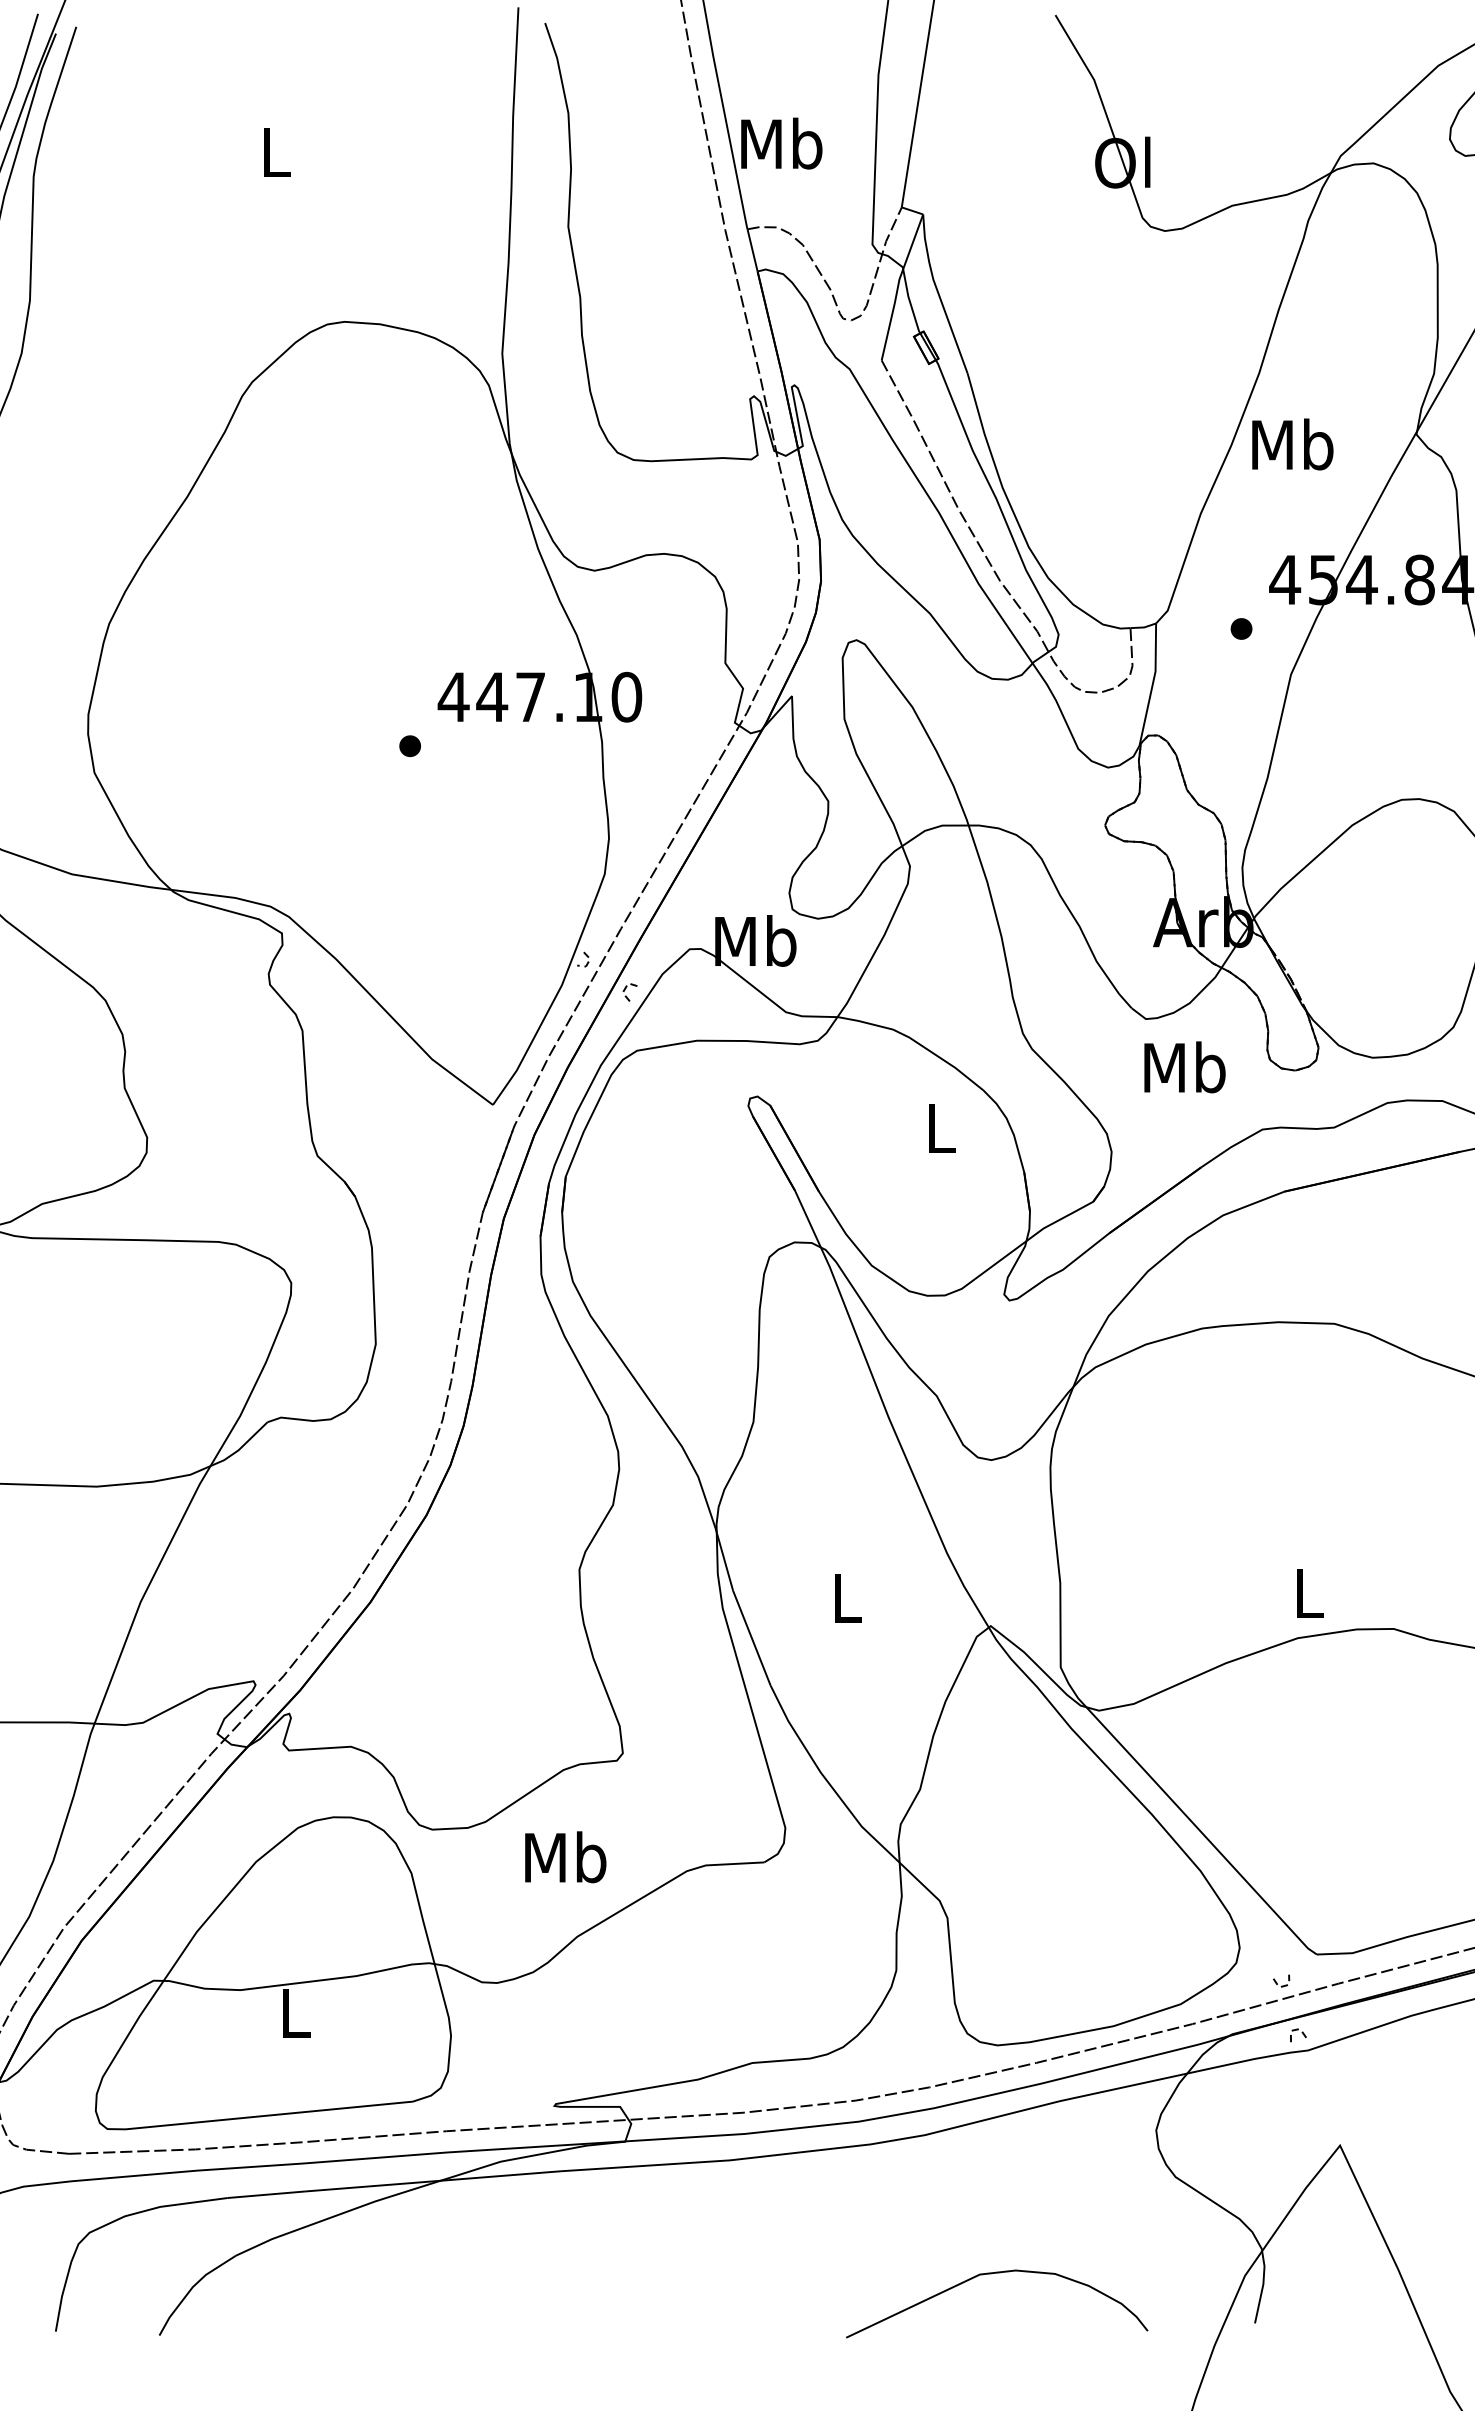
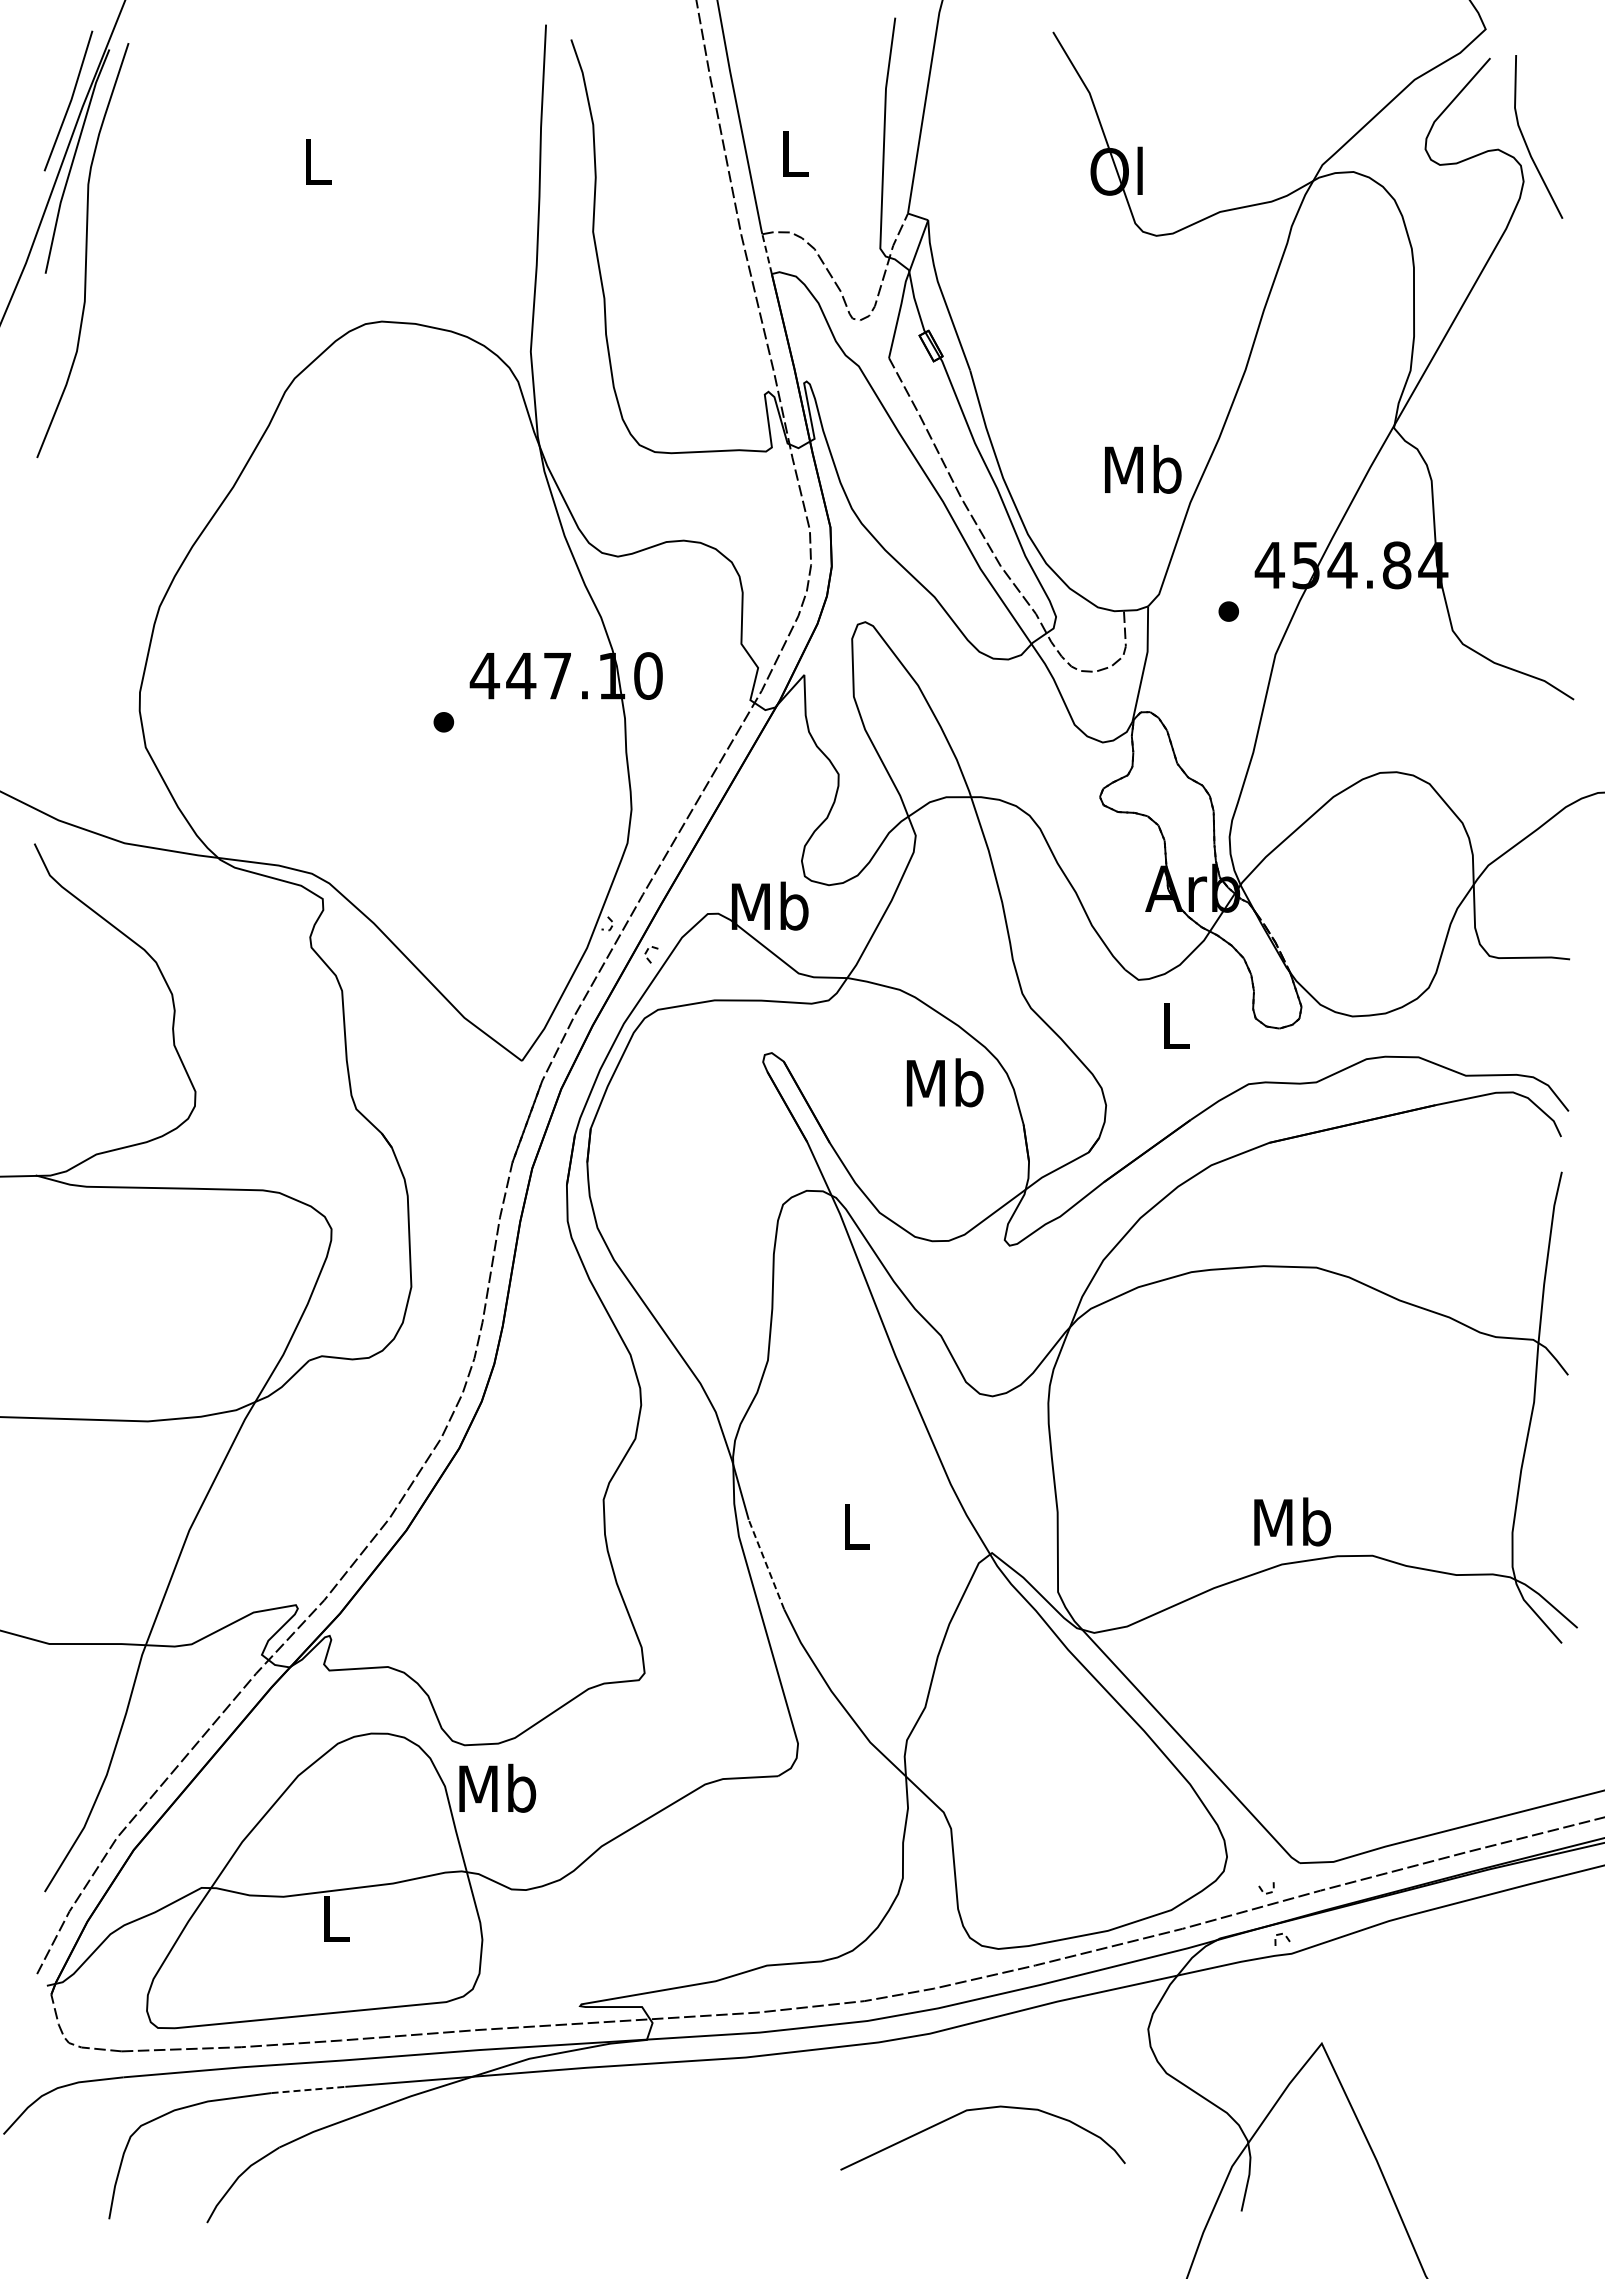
text: (781, 142) -> (794, 152), Mb -> L
line: (752, 249) -> (767, 253), solid -> dashed
text: (1293, 443) -> (1143, 468), moved
text: (1185, 1067) -> (1175, 1025), Mb -> L
text: (940, 1127) -> (944, 1082), L -> Mb
text: (1309, 1592) -> (1292, 1521), L -> Mb
line: (751, 1638) -> (766, 1564), solid -> dashed
text: (565, 1856) -> (497, 1787), moved
line: (266, 2194) -> (308, 2089), solid -> dashed
curve: (990, 2274) -> (976, 2110), moved

